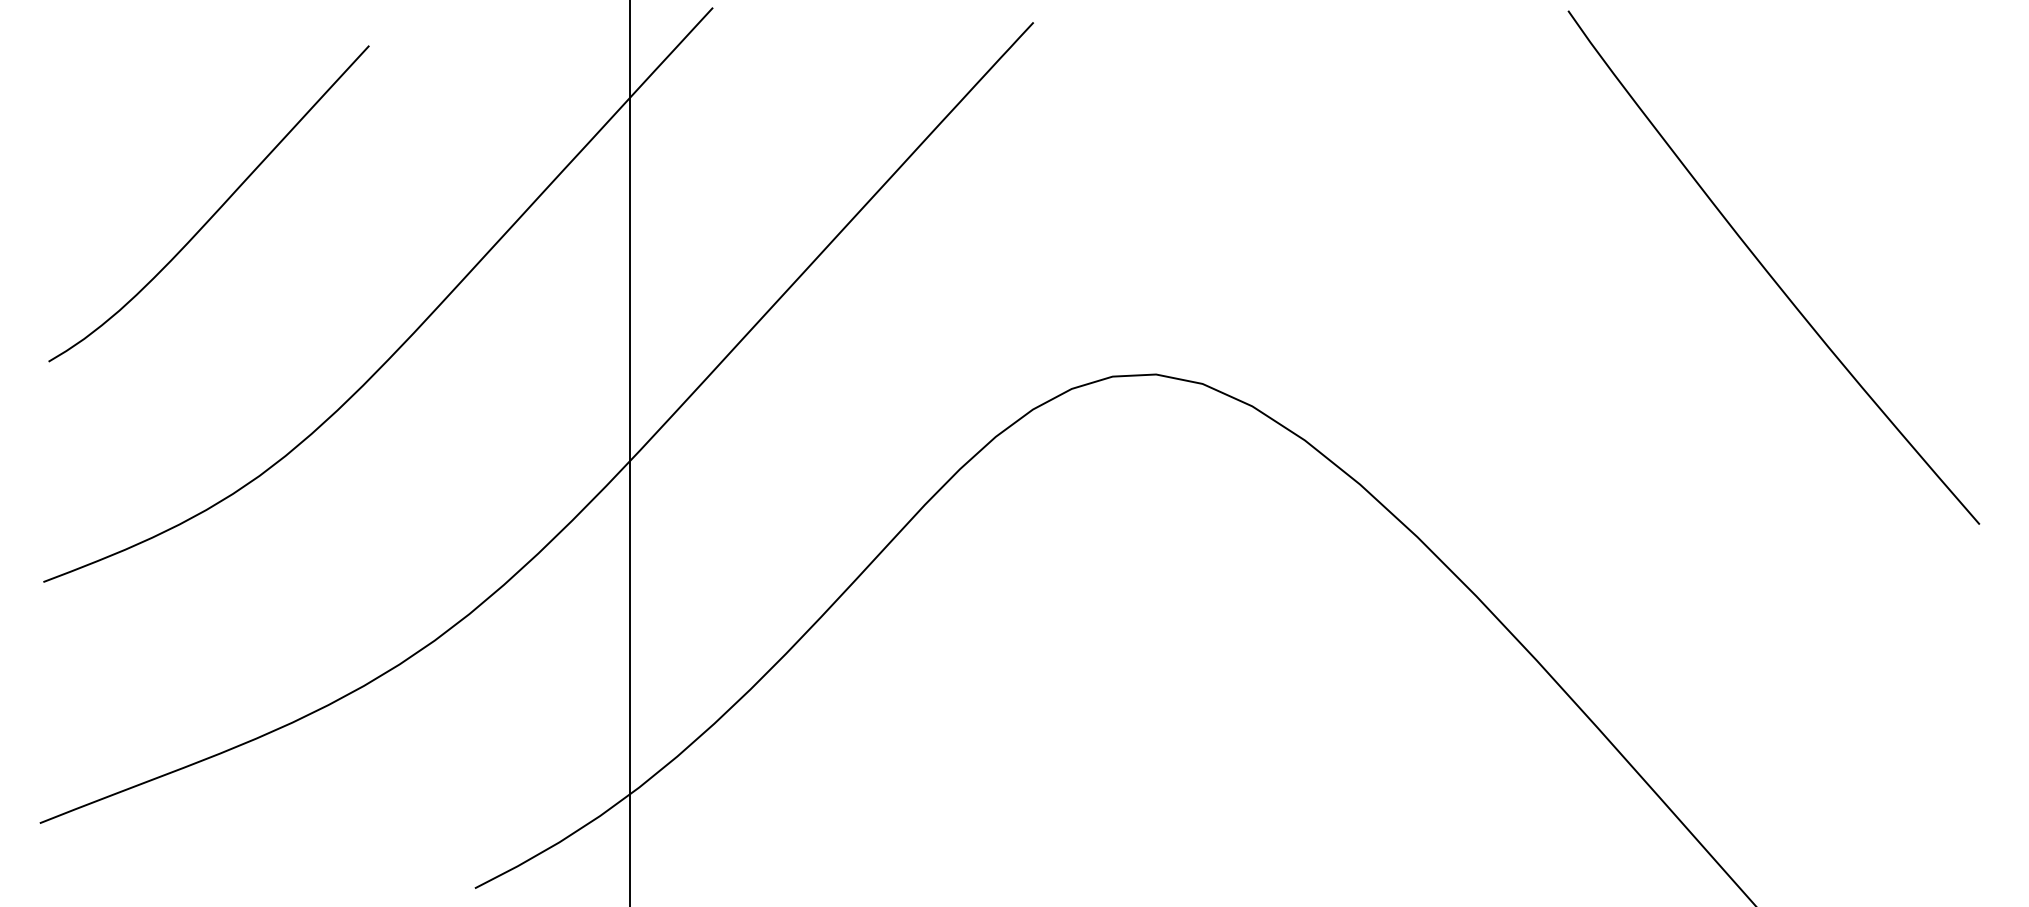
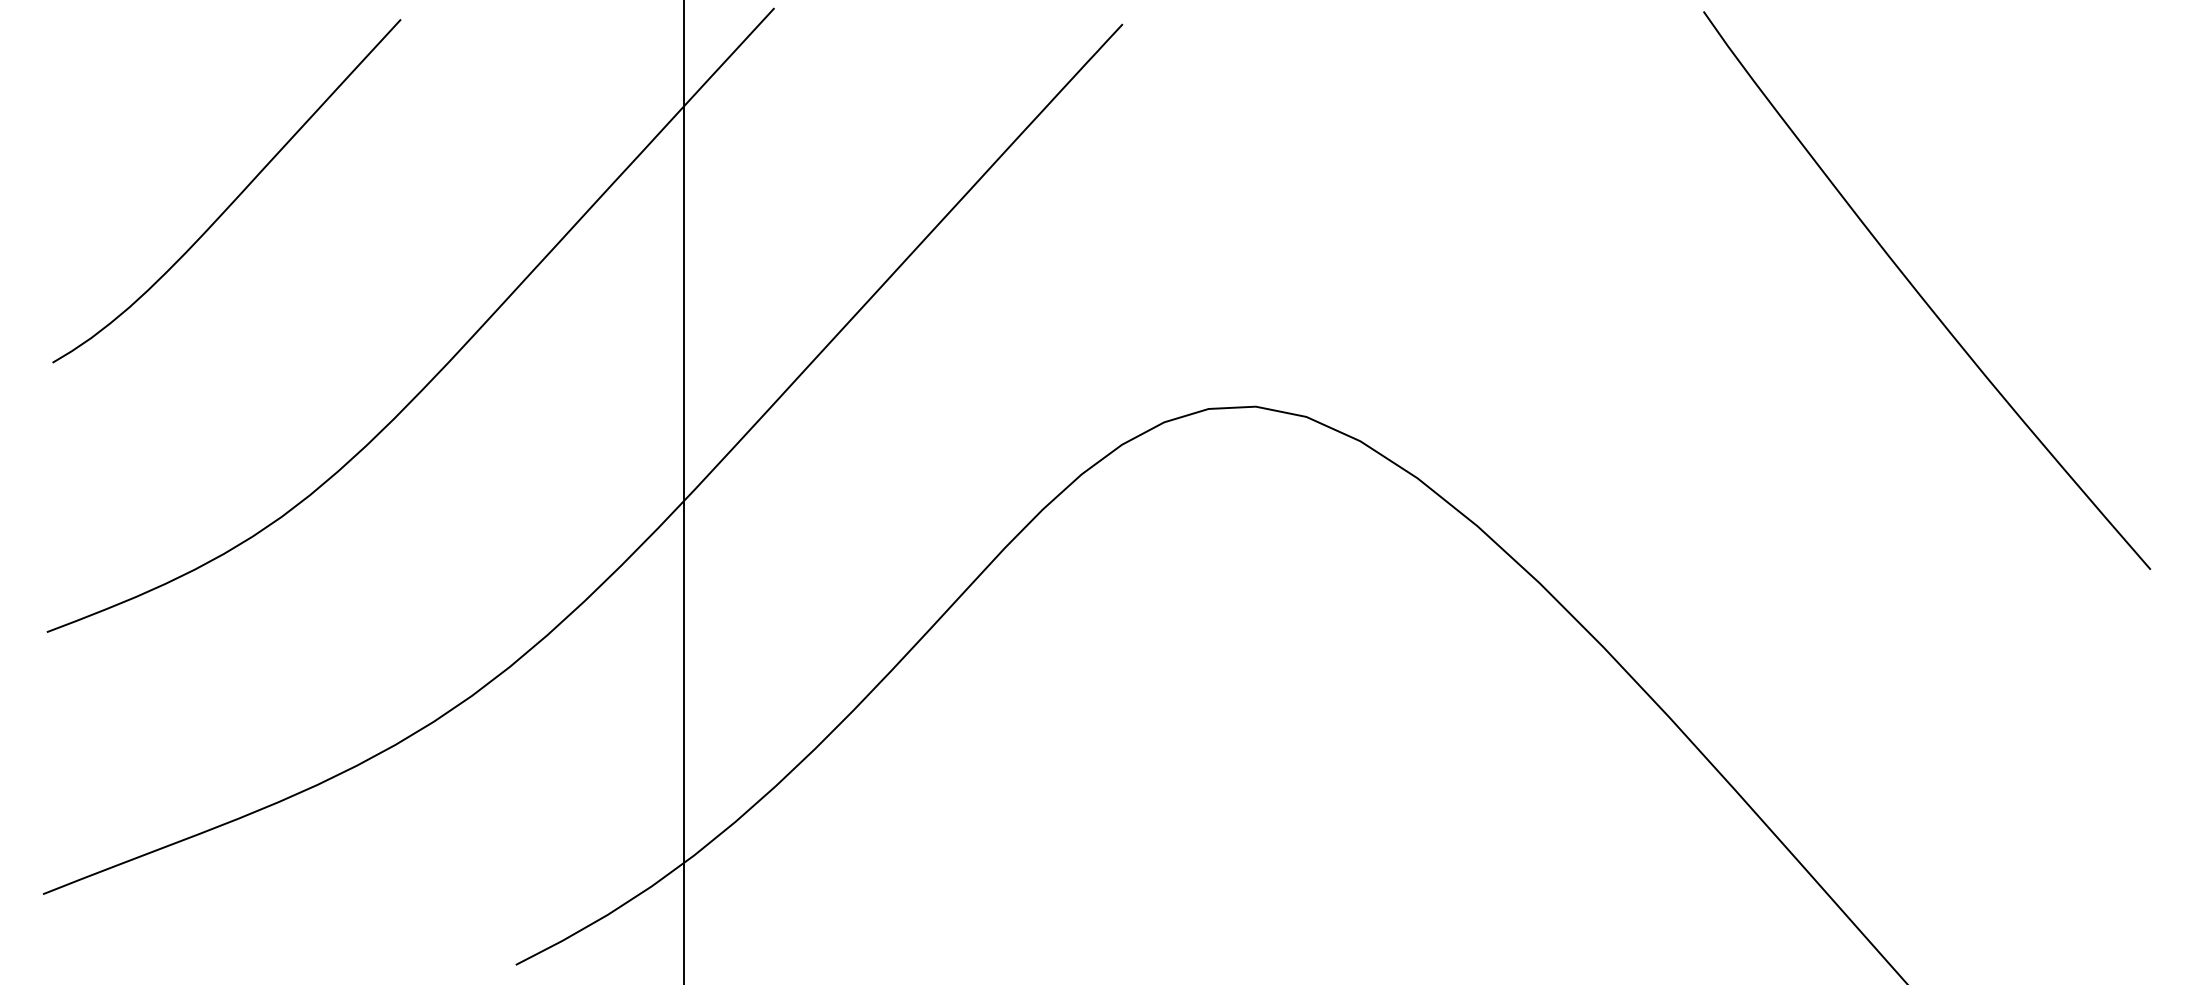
curve: (216, 211) -> (234, 199), moved

